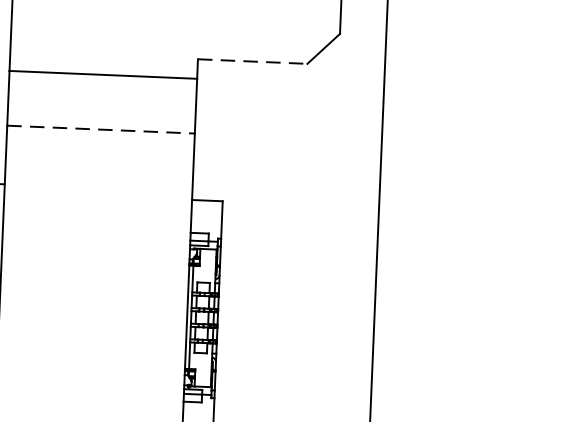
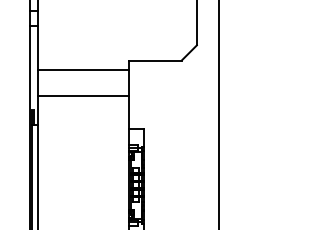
line: (253, 61) -> (155, 60), dashed -> solid
line: (101, 129) -> (83, 96), dashed -> solid

